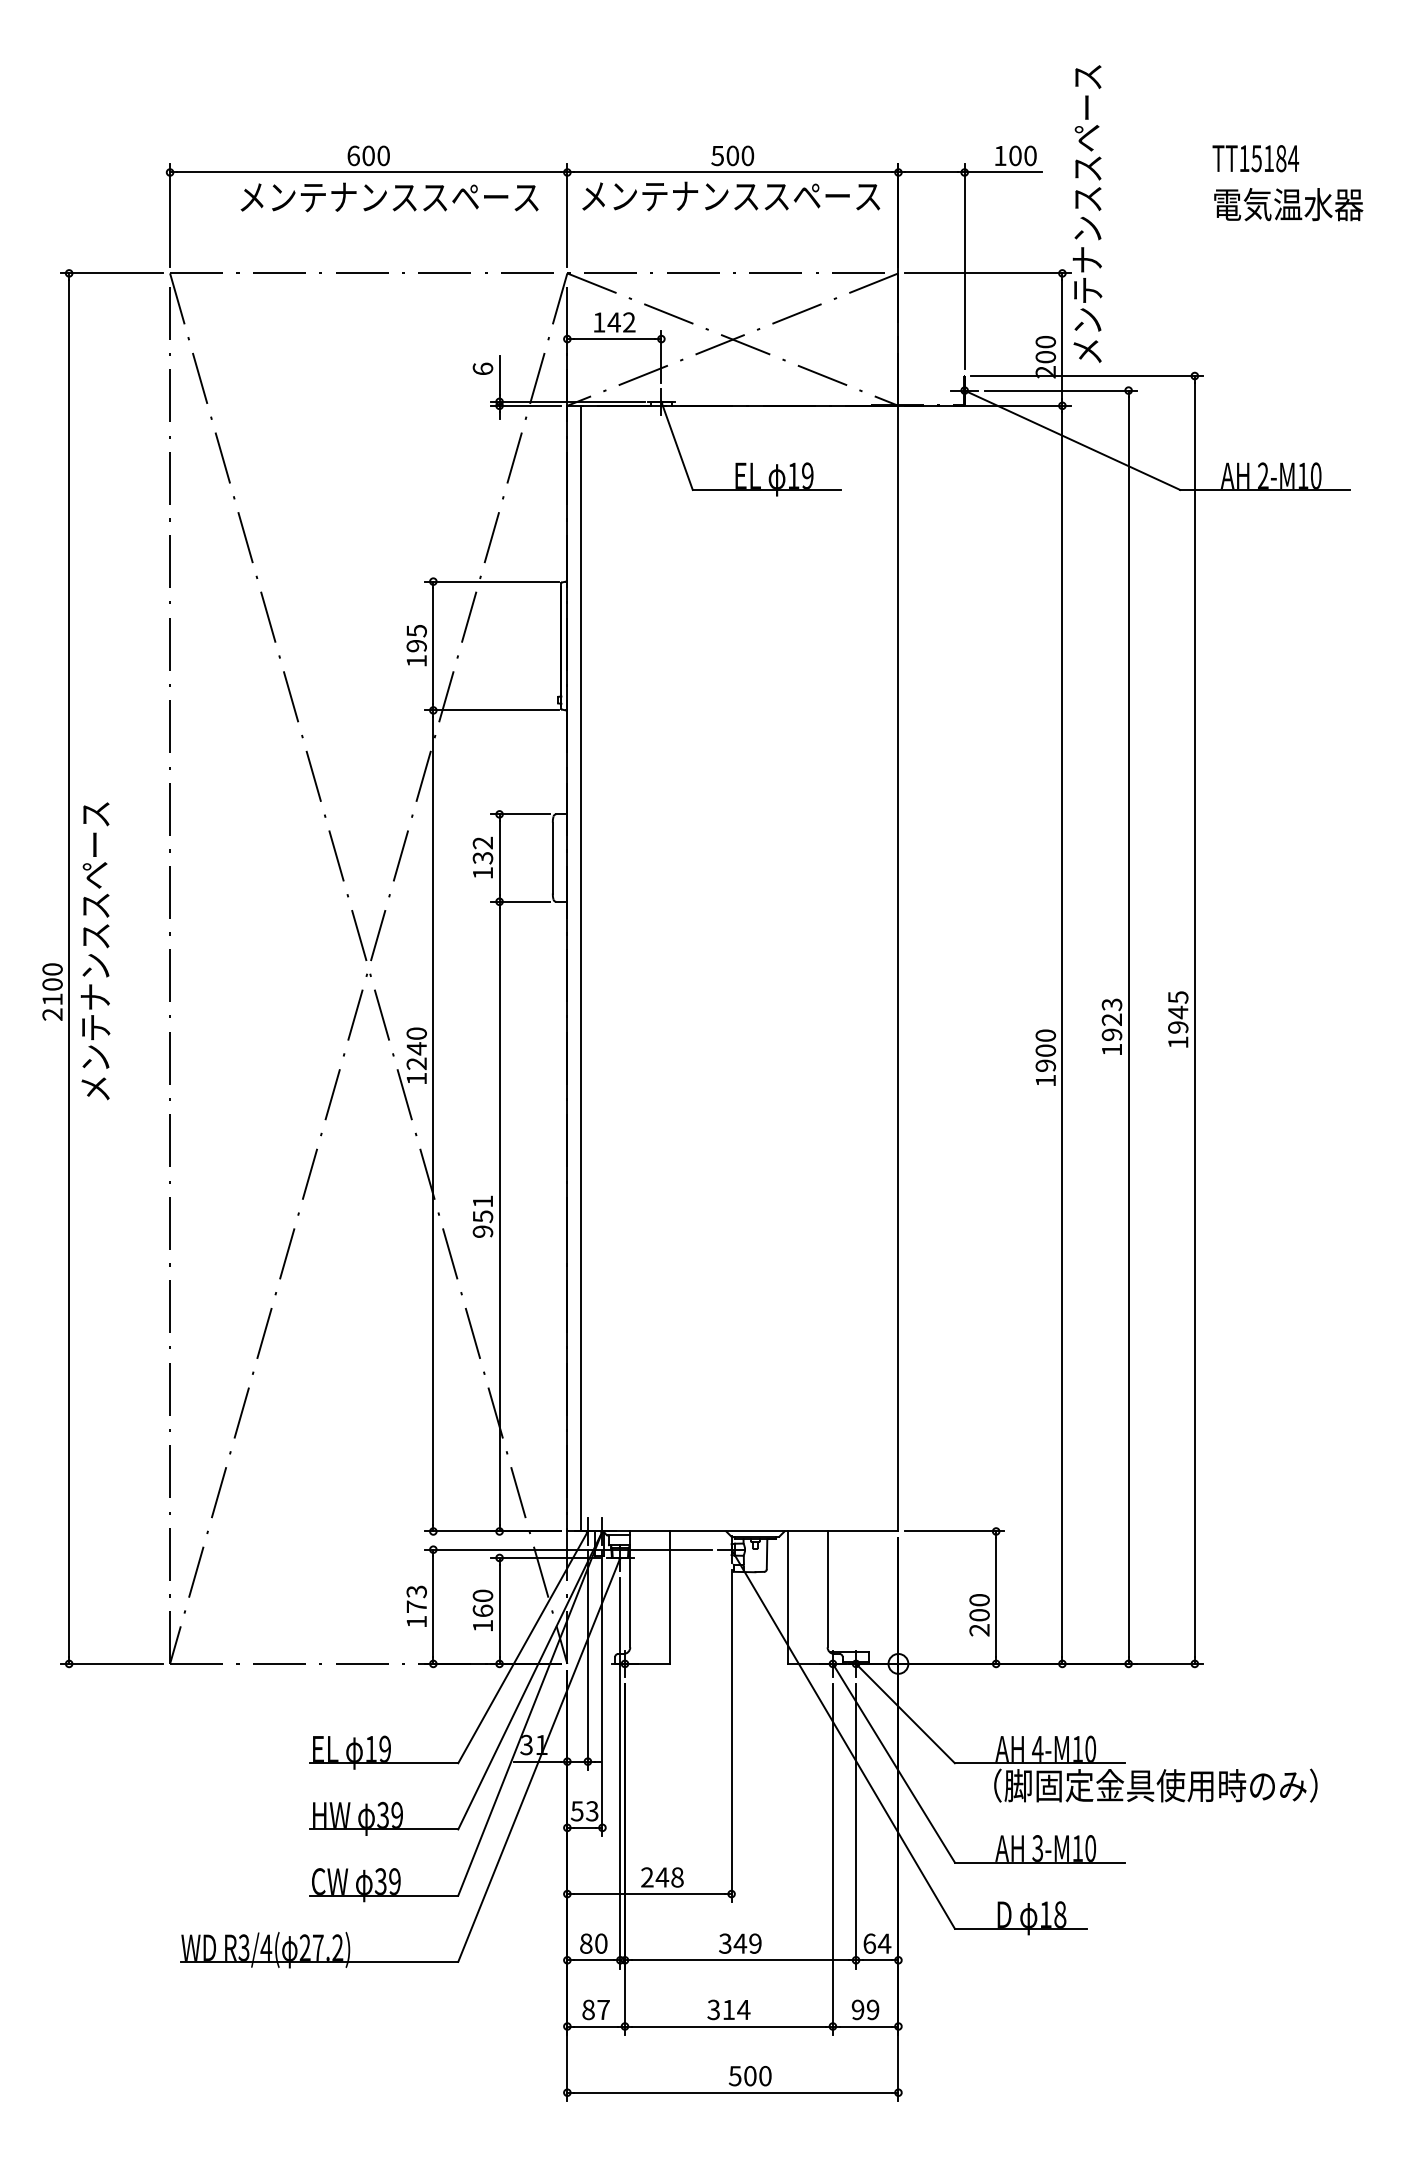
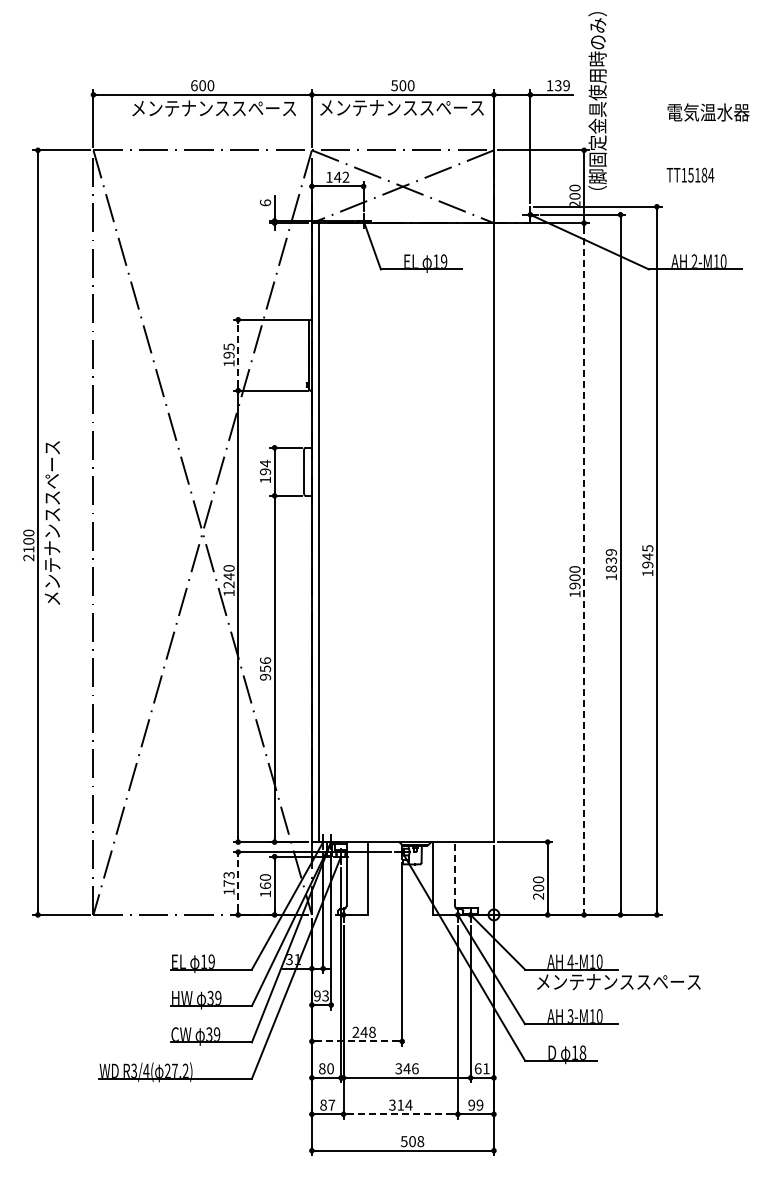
text: (1021, 155) -> (561, 85), 100 -> 139
text: (1255, 157) -> (690, 174), moved
text: (1086, 191) -> (597, 105), メンテナンススペース -> （脚固定金具使用時のみ）
line: (433, 646) -> (238, 355), solid -> dashed
text: (482, 850) -> (265, 467), 132 -> 194
text: (1112, 1019) -> (611, 560), 1923 -> 1839
line: (1063, 1035) -> (584, 569), solid -> dashed
text: (482, 1201) -> (265, 660), 951 -> 956
line: (828, 1588) -> (455, 873), solid -> dashed
line: (433, 1606) -> (238, 883), solid -> dashed
text: (1146, 1784) -> (630, 981), （脚固定金具使用時のみ） -> メンテナンススペース
text: (577, 1810) -> (317, 995), 53 -> 93
line: (650, 1894) -> (357, 1041), solid -> dashed
text: (755, 1943) -> (415, 1068), 349 -> 346
text: (884, 1943) -> (486, 1068), 64 -> 61
line: (728, 2026) -> (400, 1114), solid -> dashed
text: (764, 2075) -> (420, 1141), 500 -> 508

